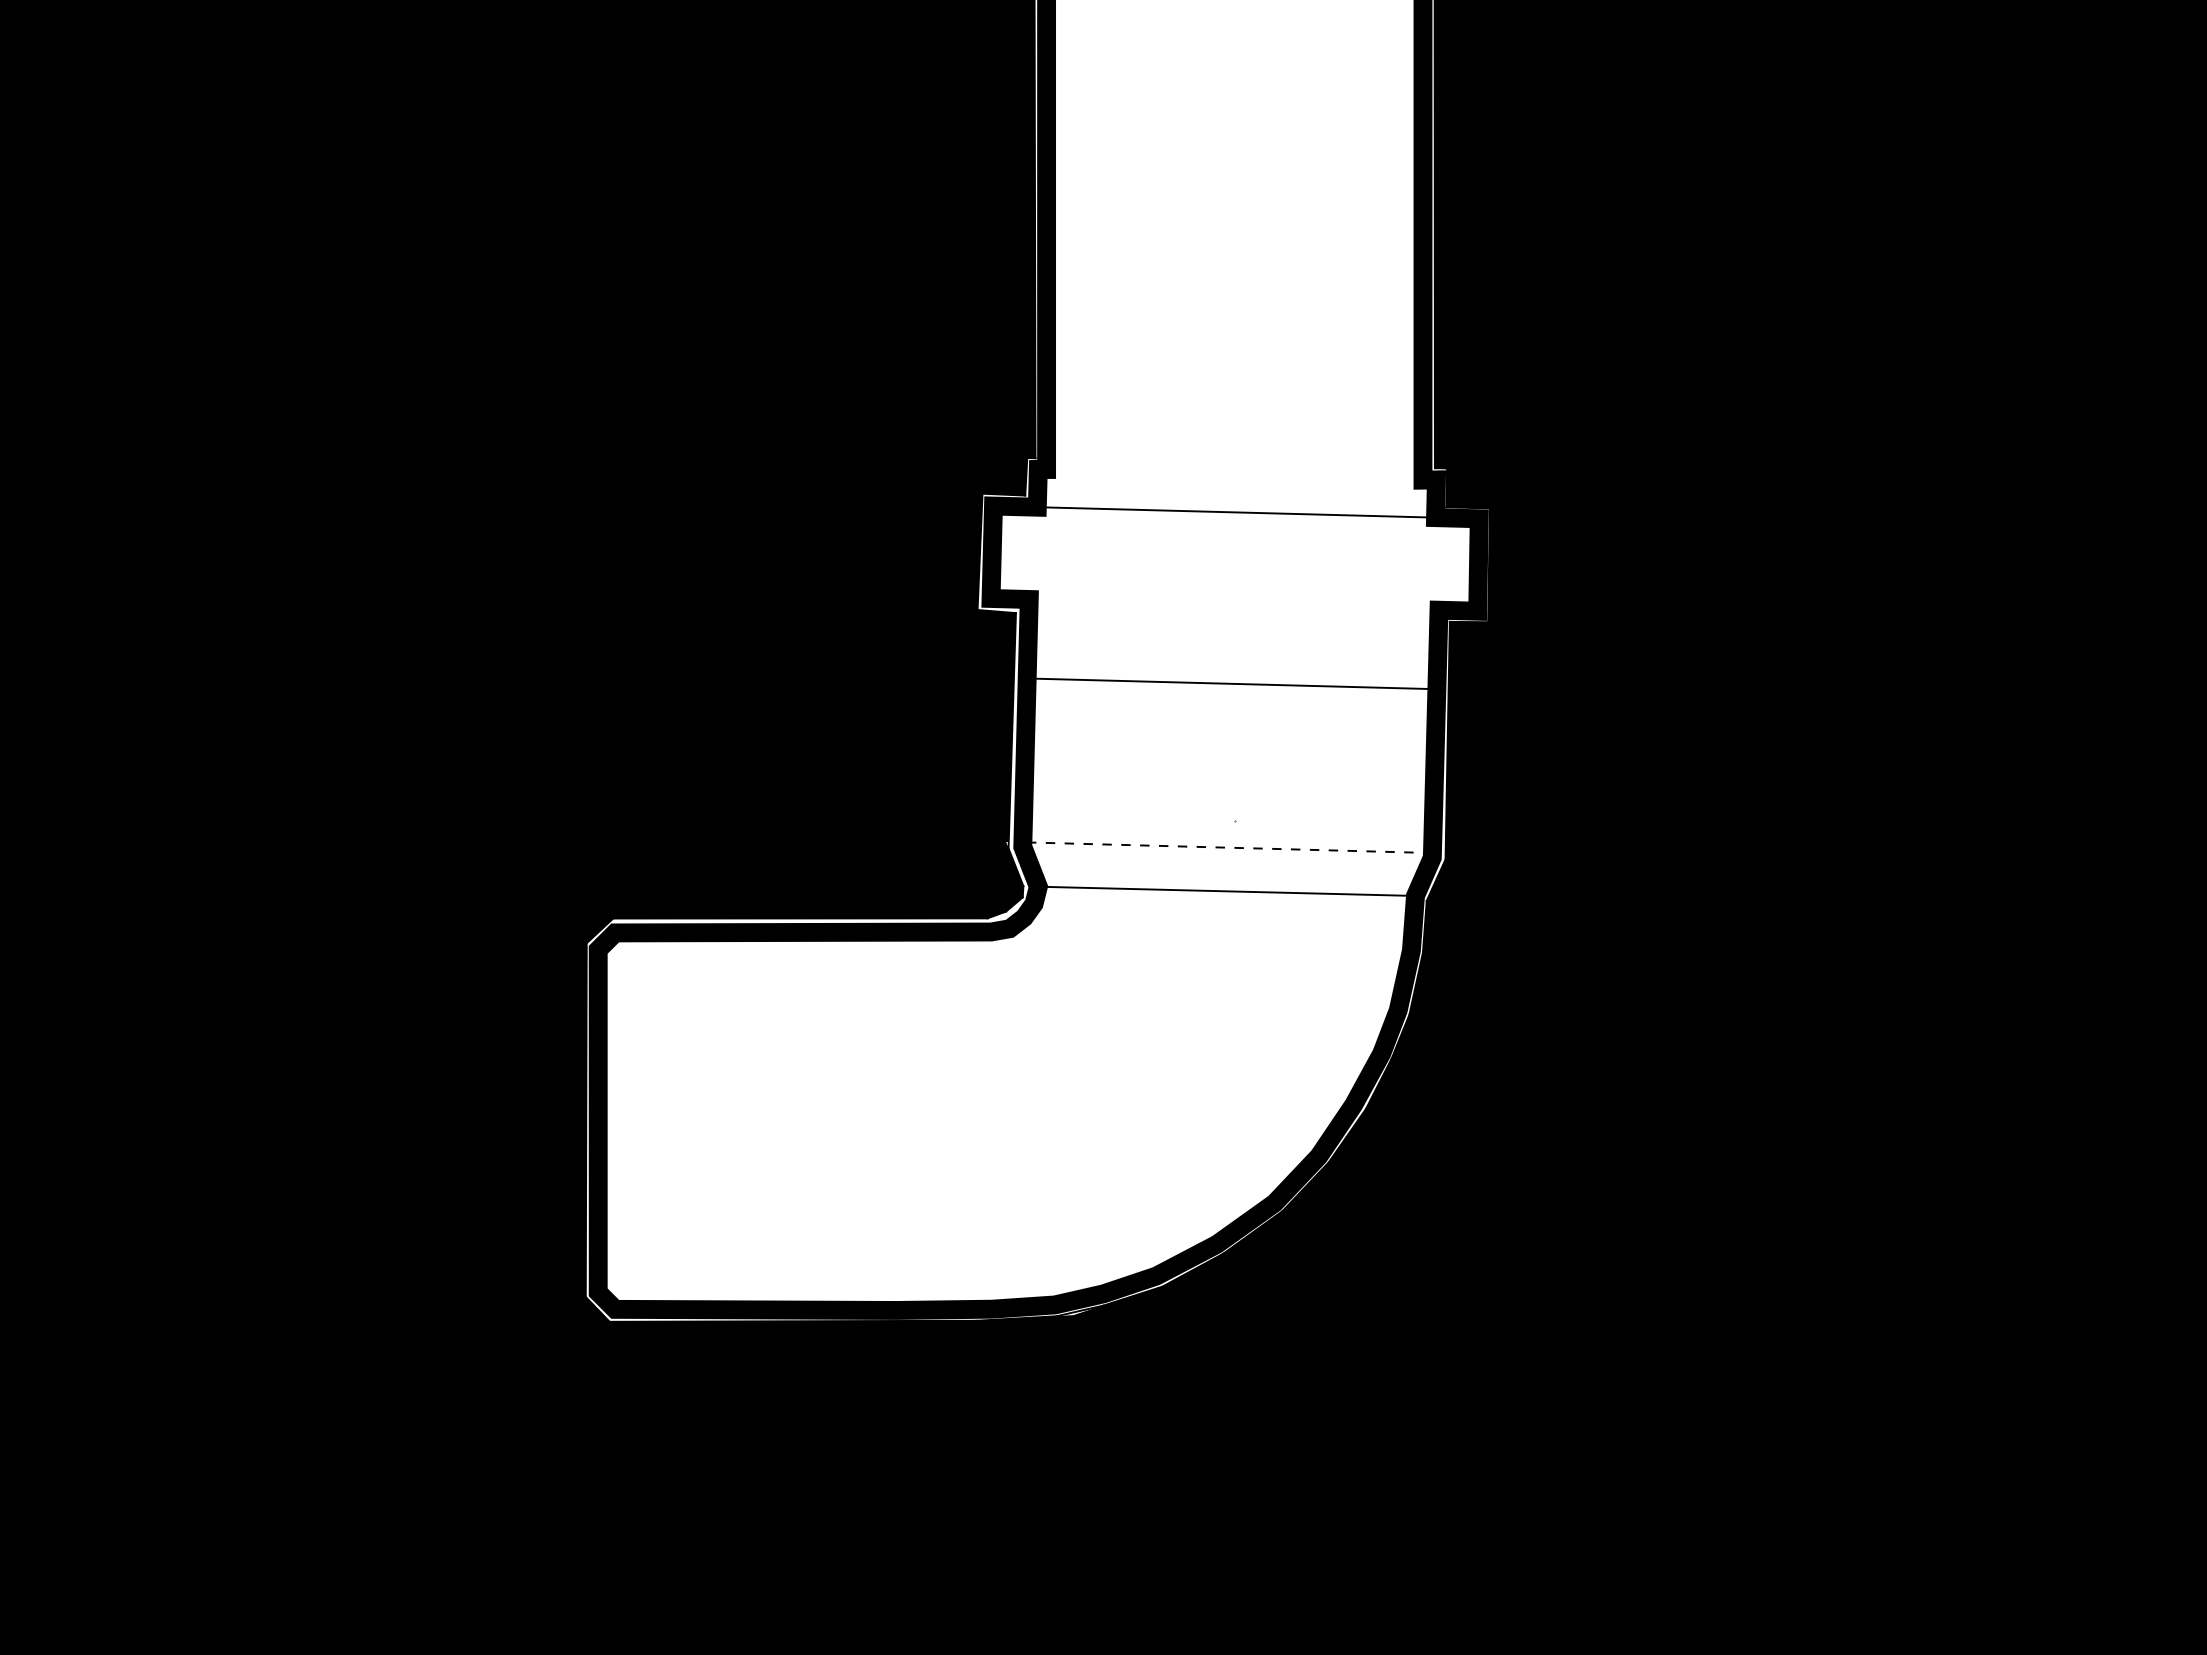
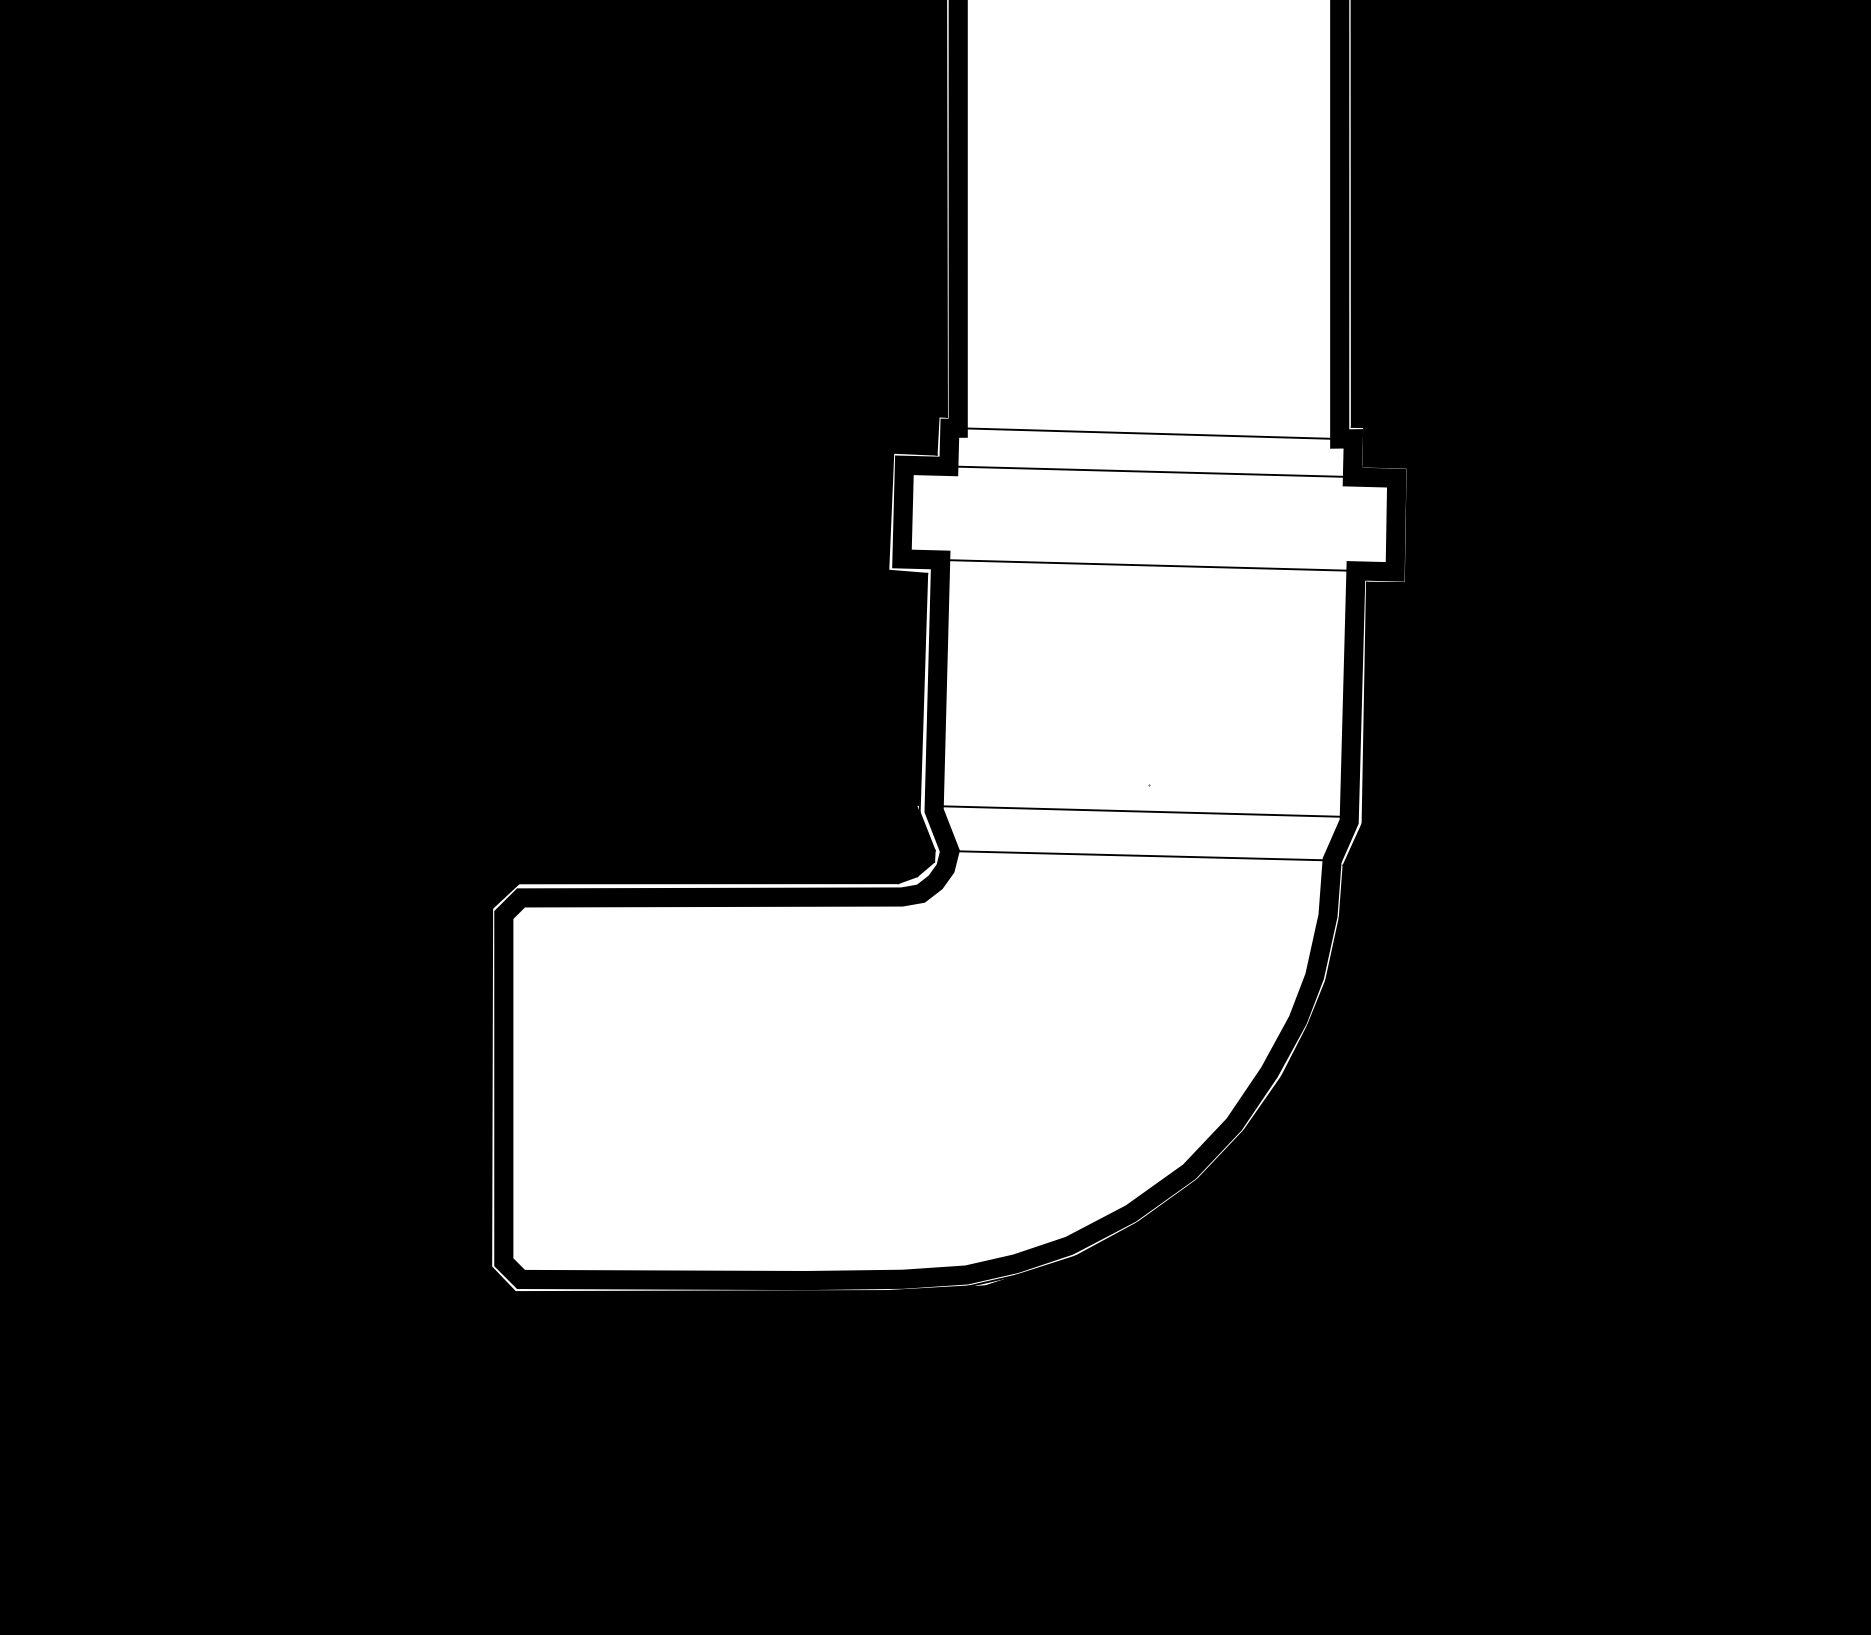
line: (1234, 474) -> (1148, 433), added
line: (1232, 683) -> (1148, 565), moved
line: (1227, 847) -> (1141, 811), dashed -> solid

